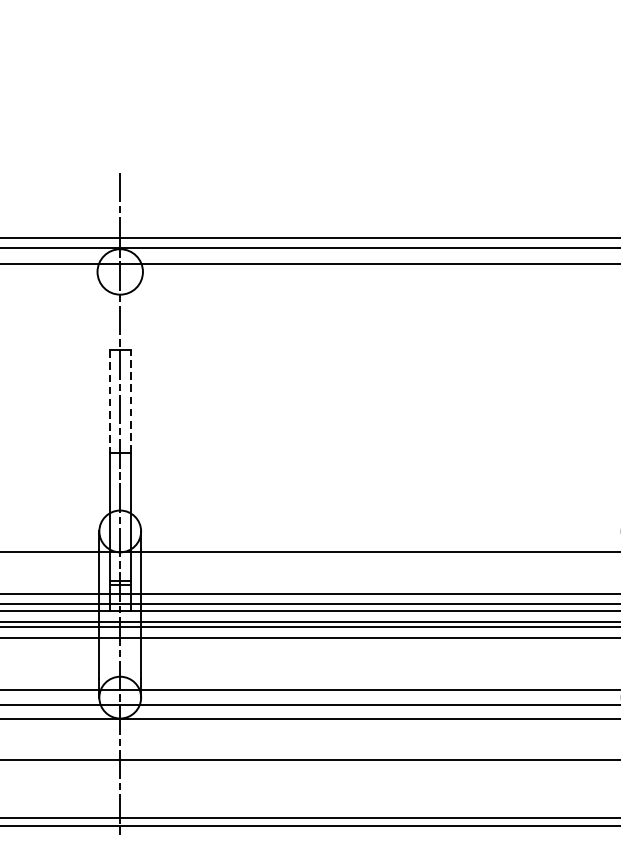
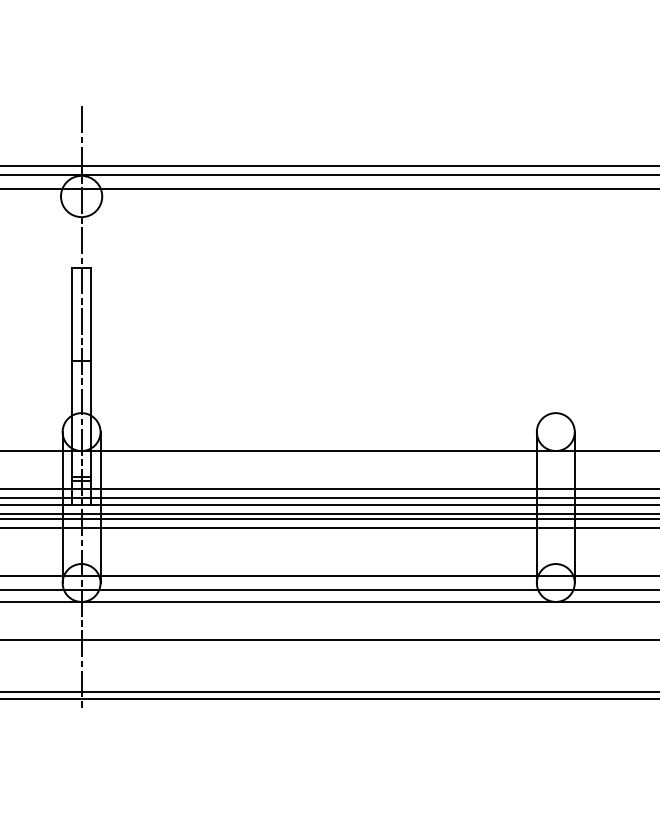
line: (110, 401) -> (72, 314), dashed -> solid
line: (131, 401) -> (91, 314), dashed -> solid

